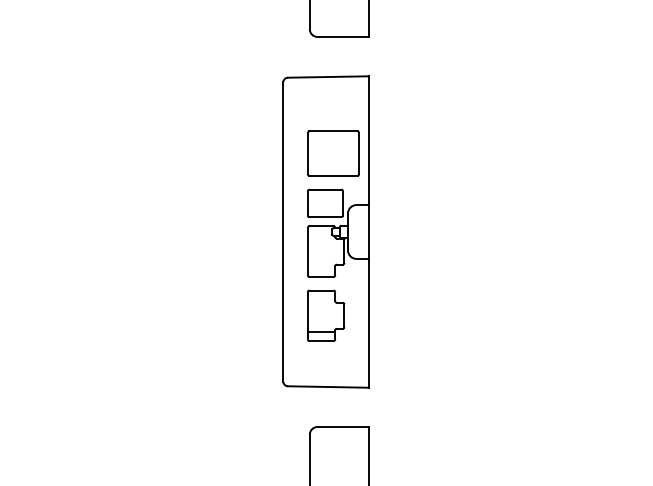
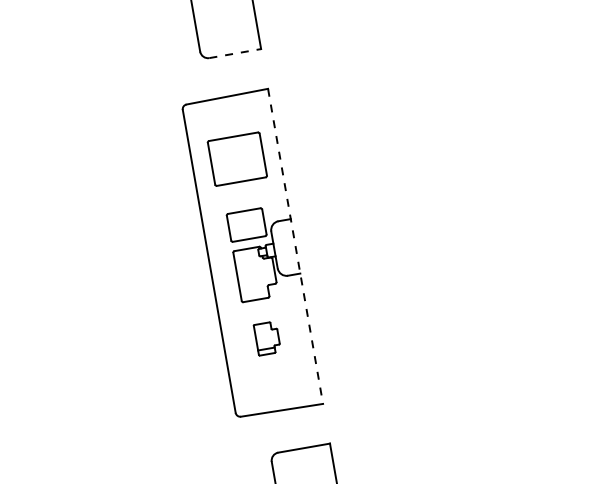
line: (343, 37) -> (235, 54), solid -> dashed
part: (333, 153) -> (237, 159), moved
line: (368, 232) -> (295, 246), solid -> dashed
part: (326, 315) -> (267, 338), size x0.6

